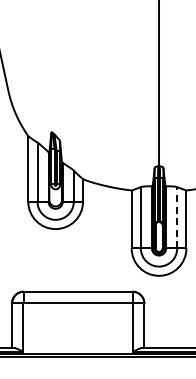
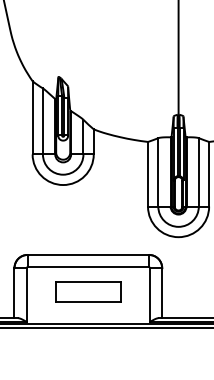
line: (177, 217) -> (199, 172), dashed -> solid
part: (77, 324) -> (87, 291), added

